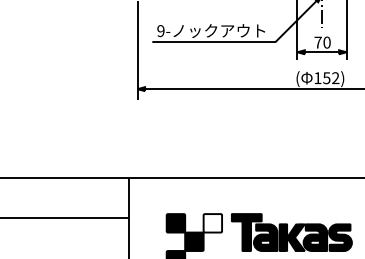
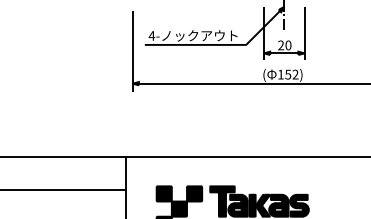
text: (160, 30) -> (151, 35), 9- -> 4-
text: (318, 42) -> (281, 45), 70 -> 20
fill: (212, 222) -> (194, 193), added

